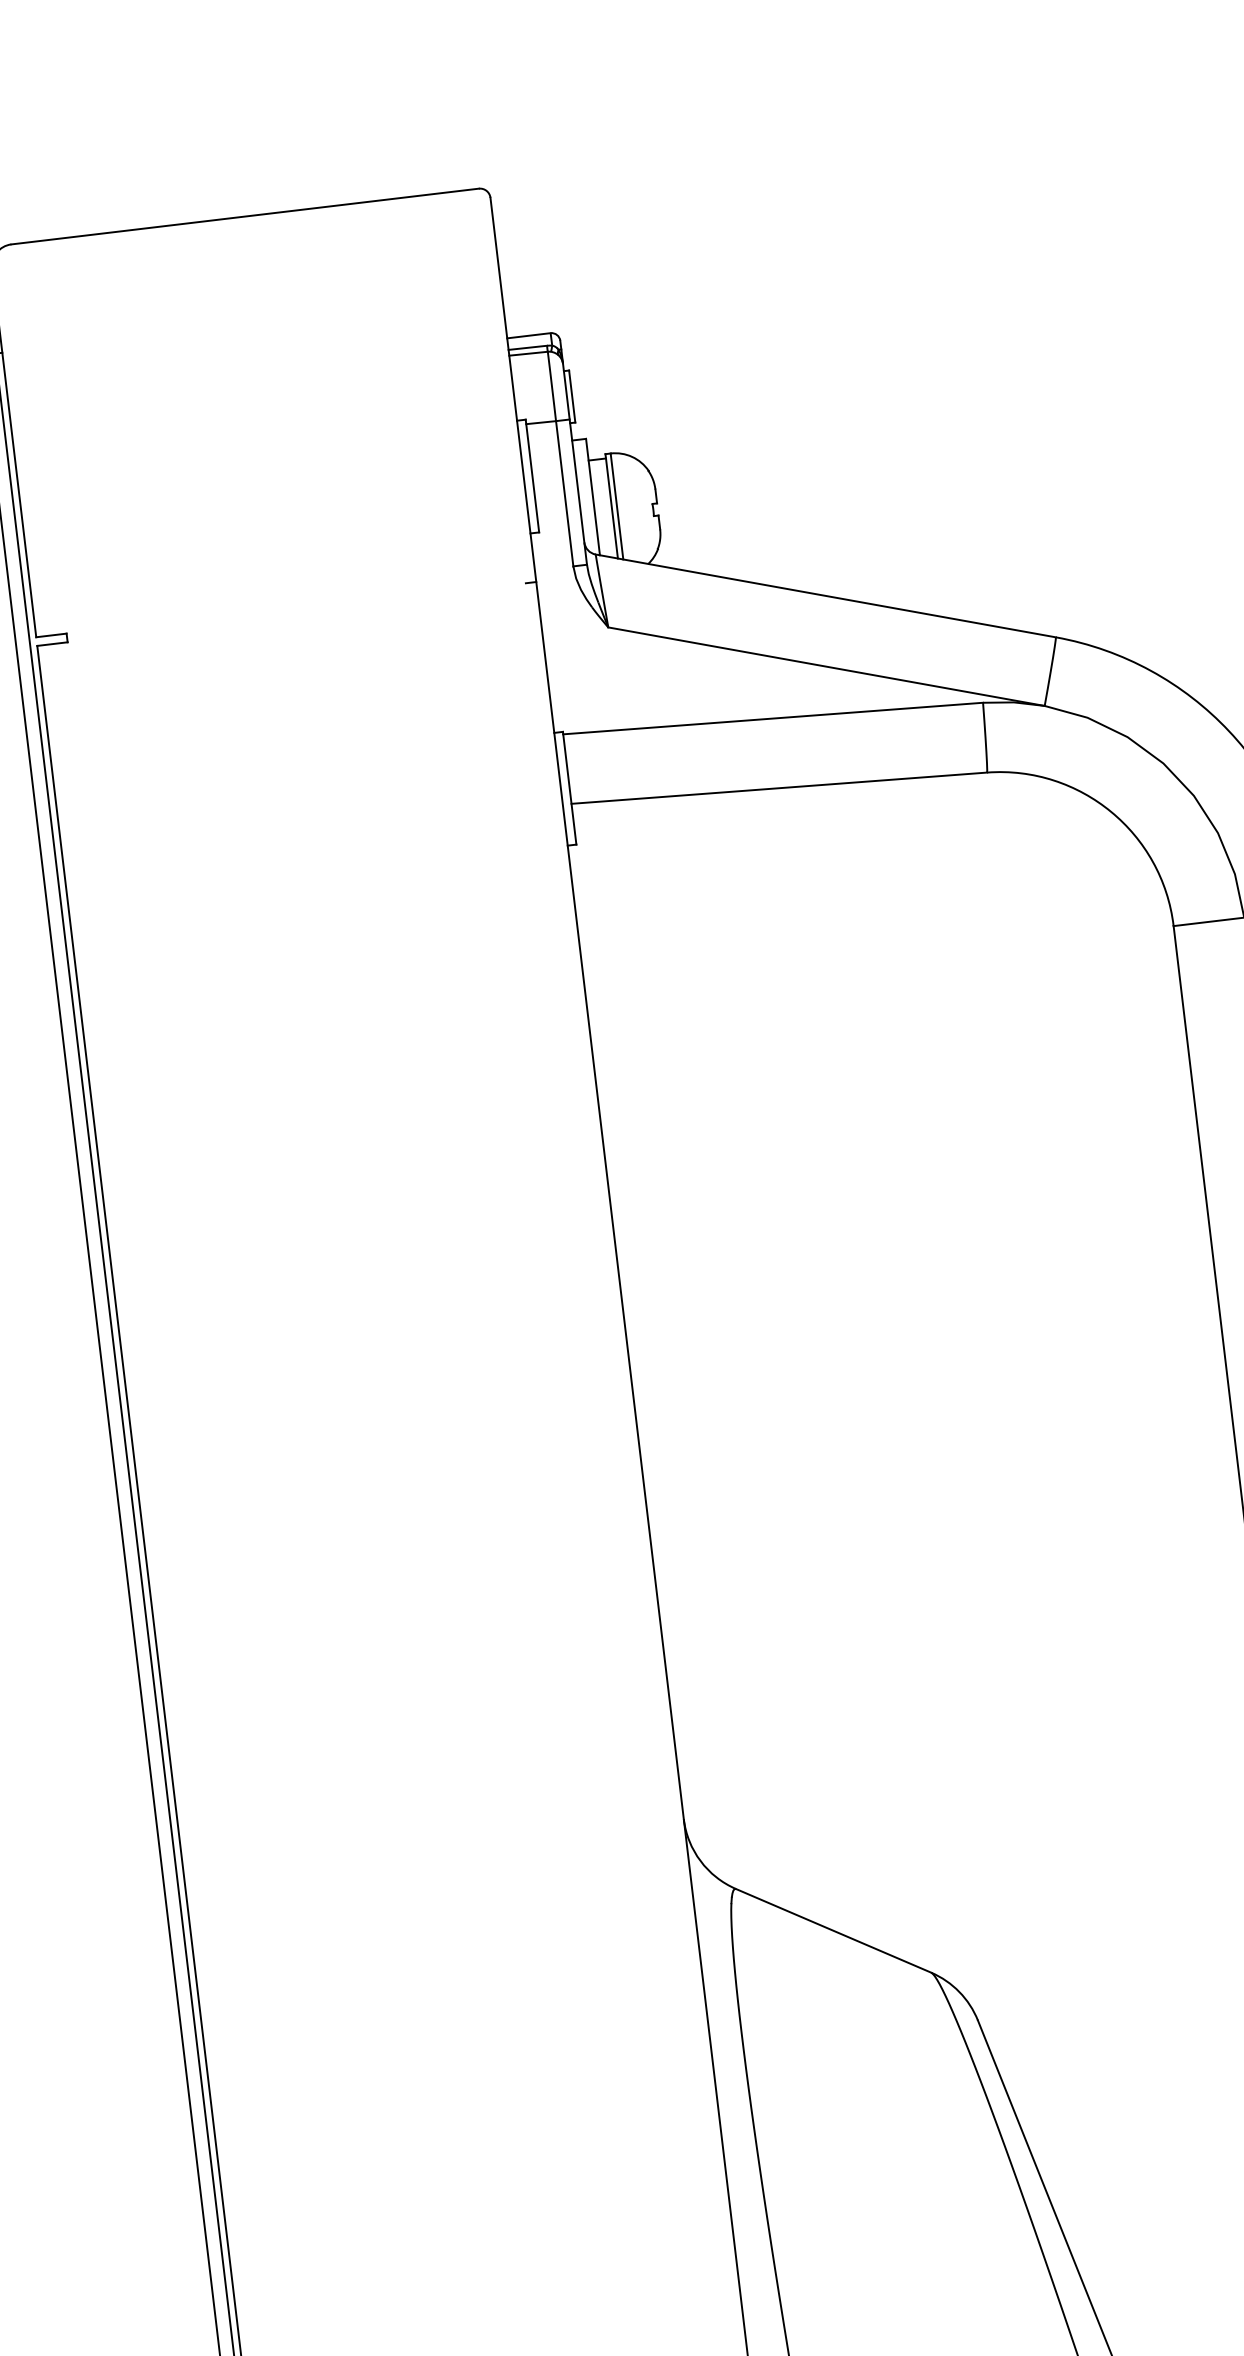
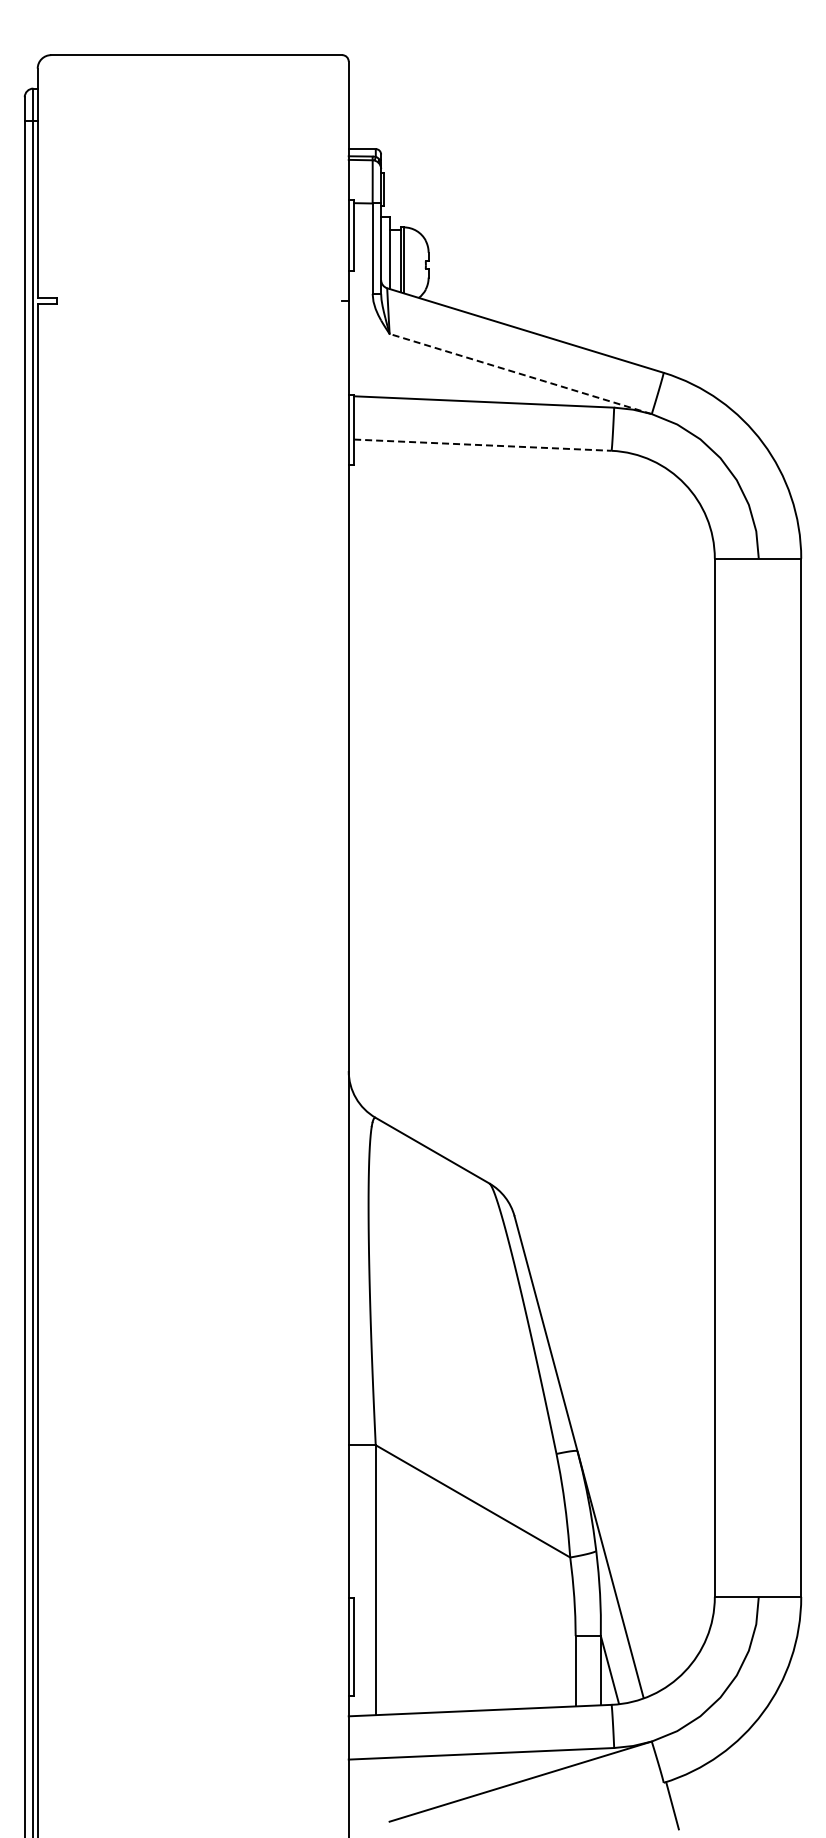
line: (826, 665) -> (520, 373), solid -> dashed
line: (778, 788) -> (482, 445), solid -> dashed

